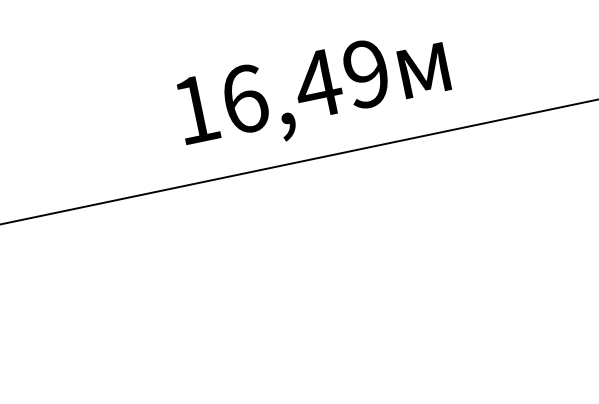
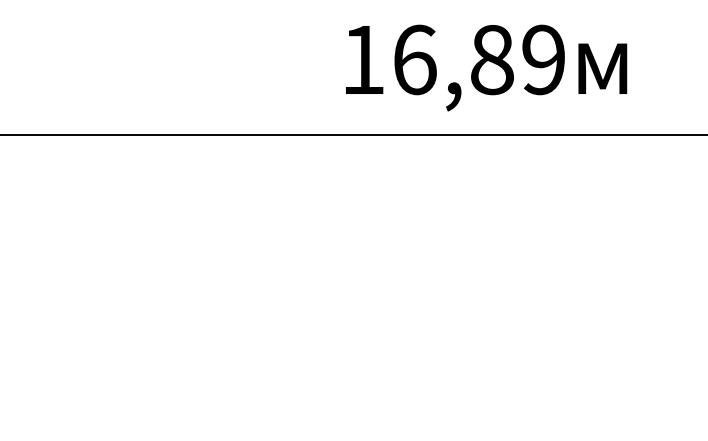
text: (317, 84) -> (491, 60), 16,49 -> 16,89

